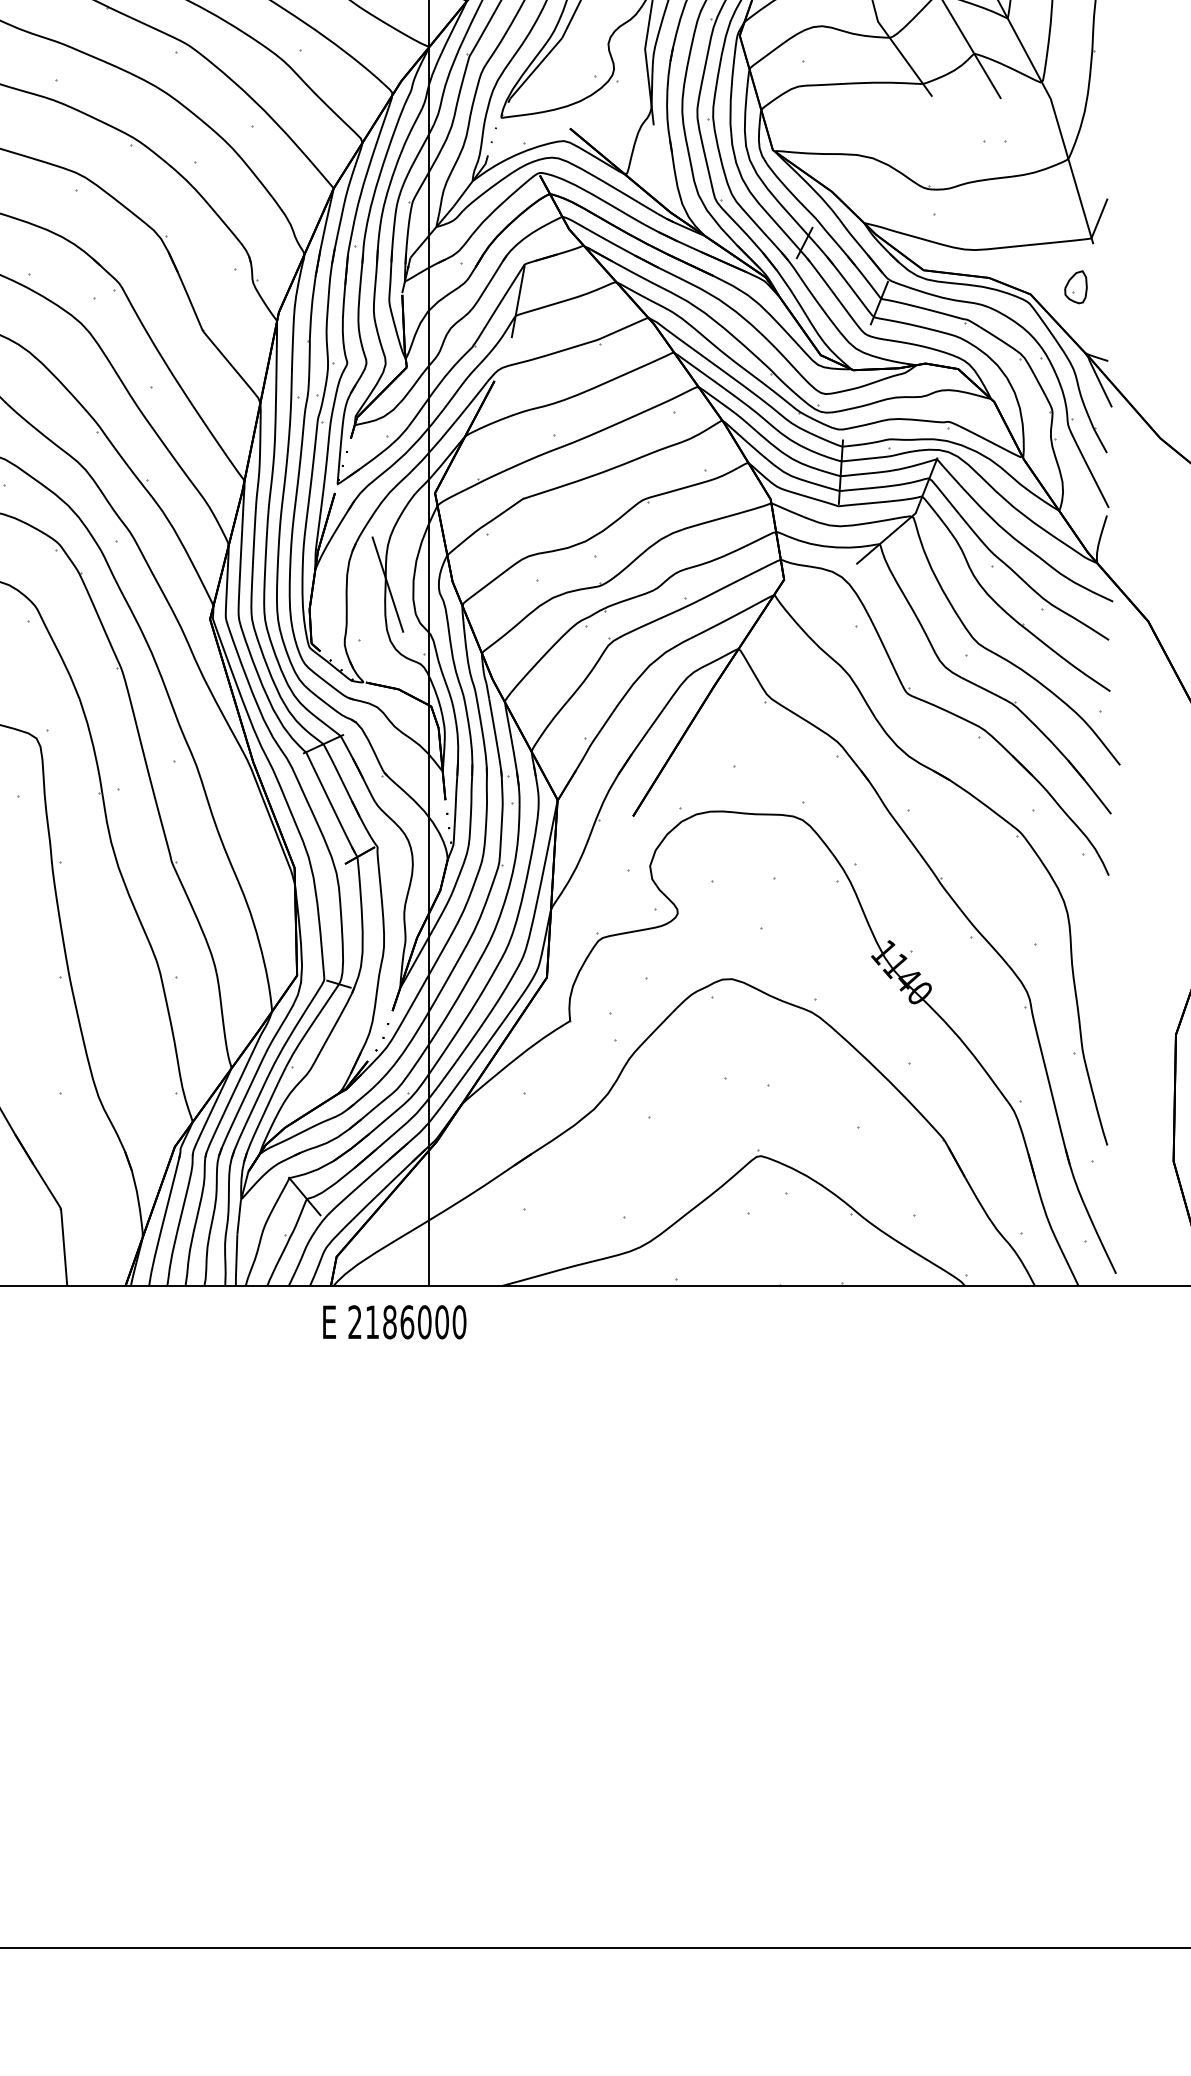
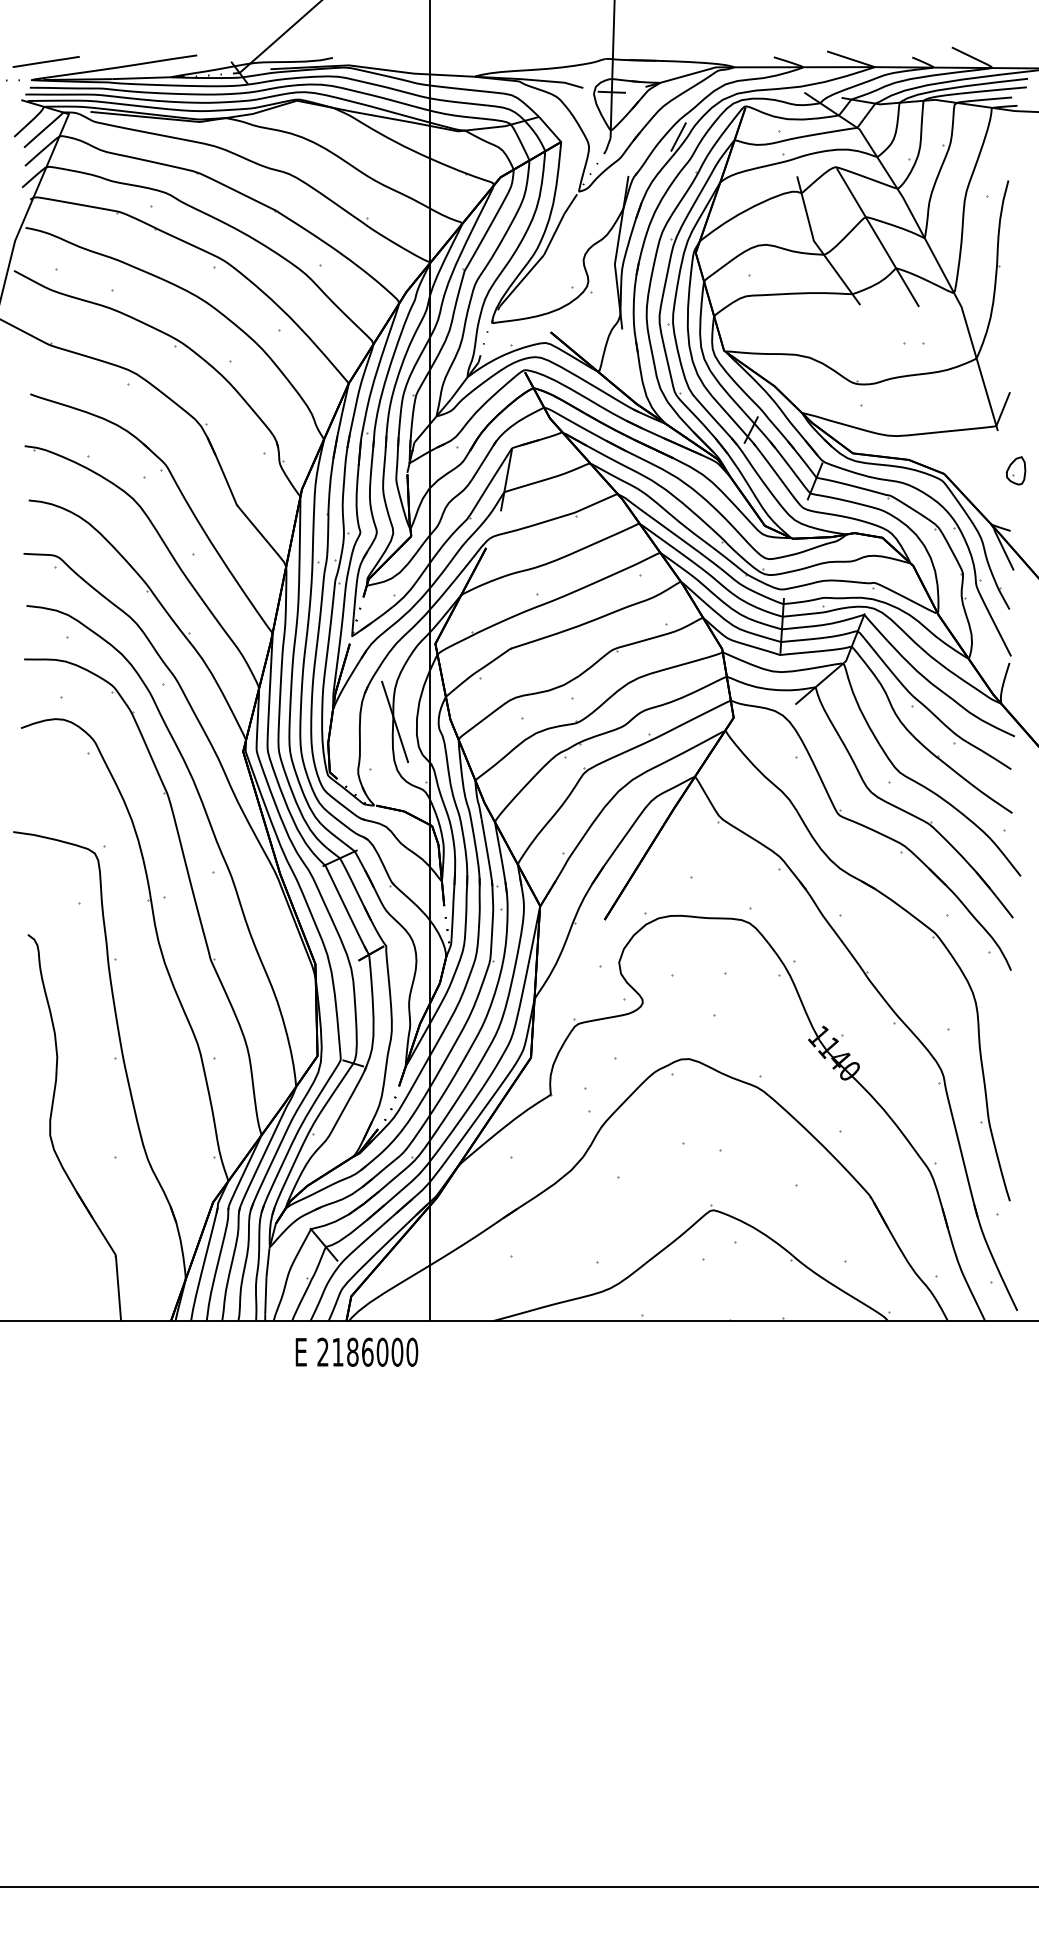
part: (1076, 286) -> (1016, 470), moved
text: (394, 1321) -> (356, 1351), moved

